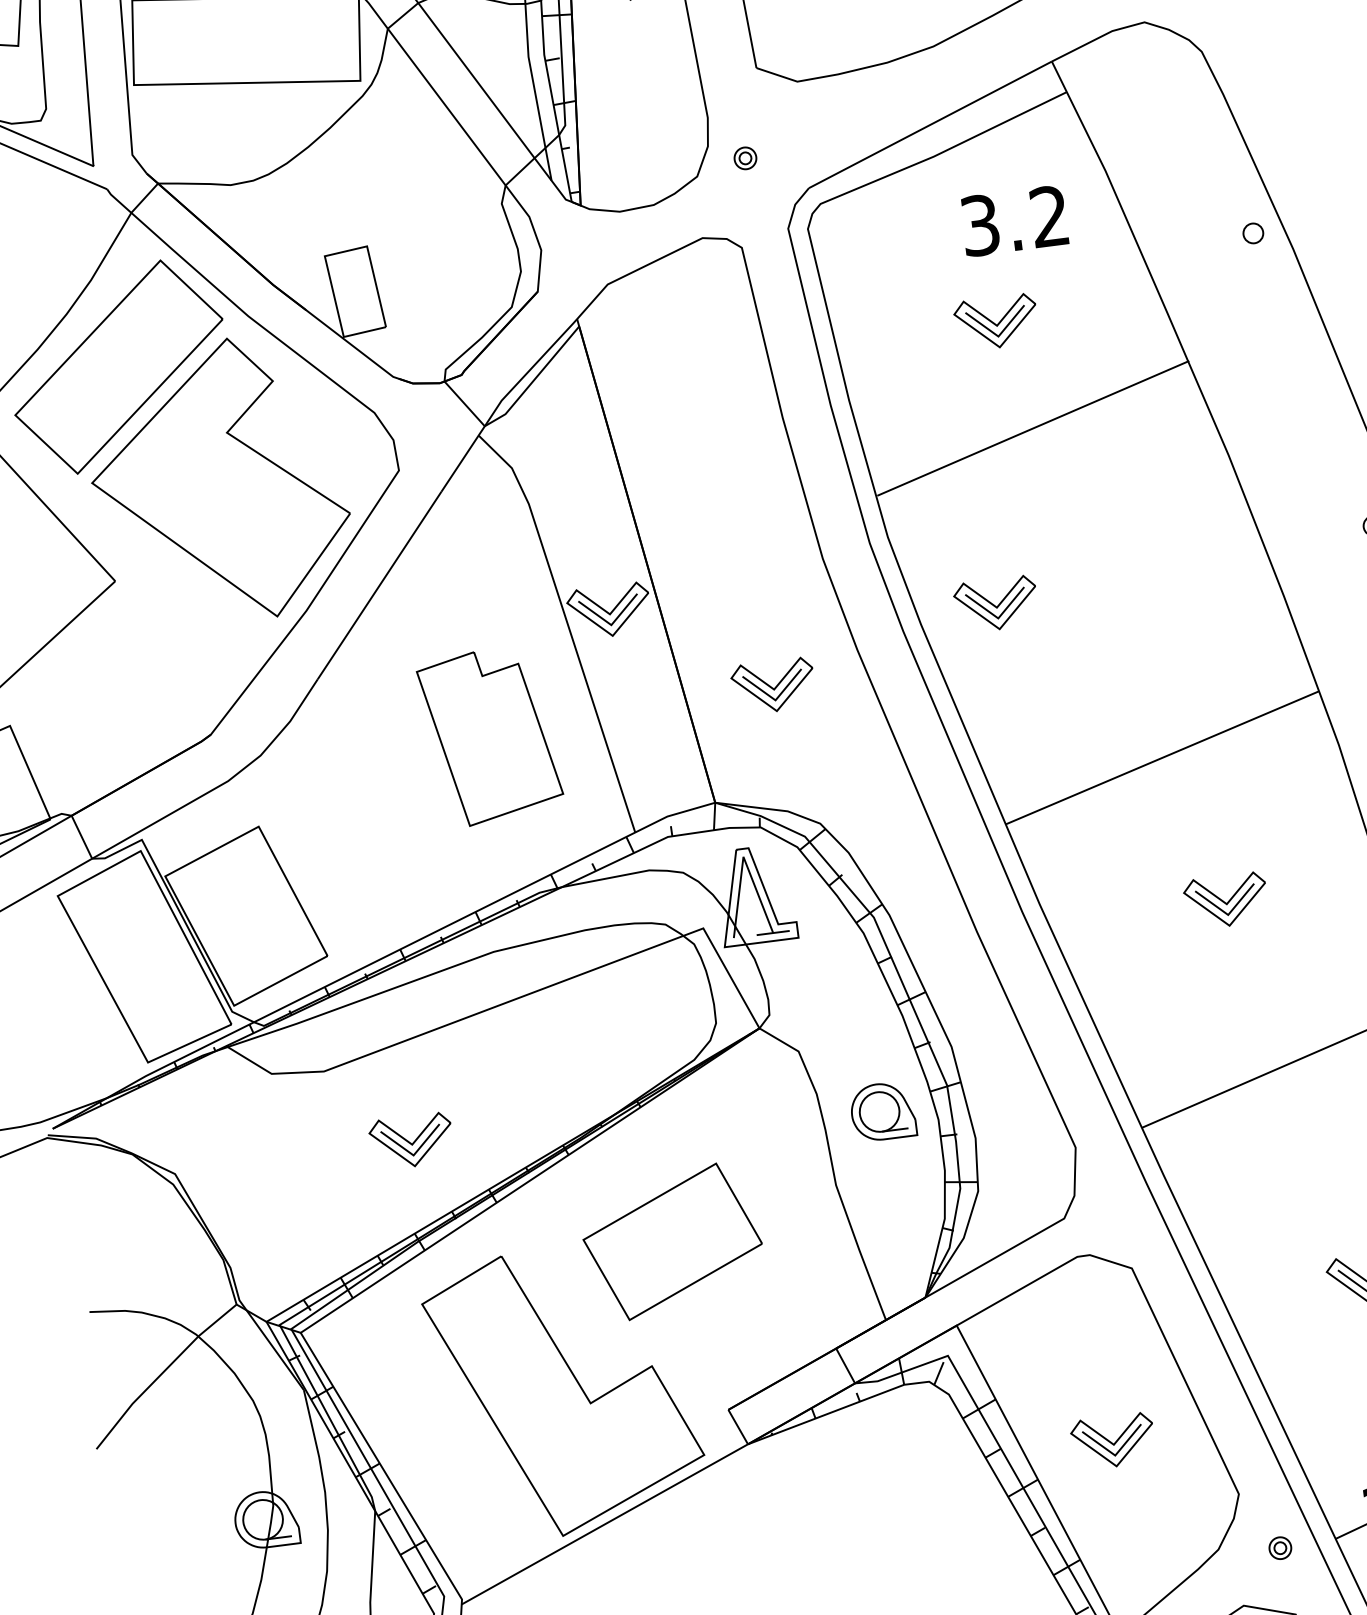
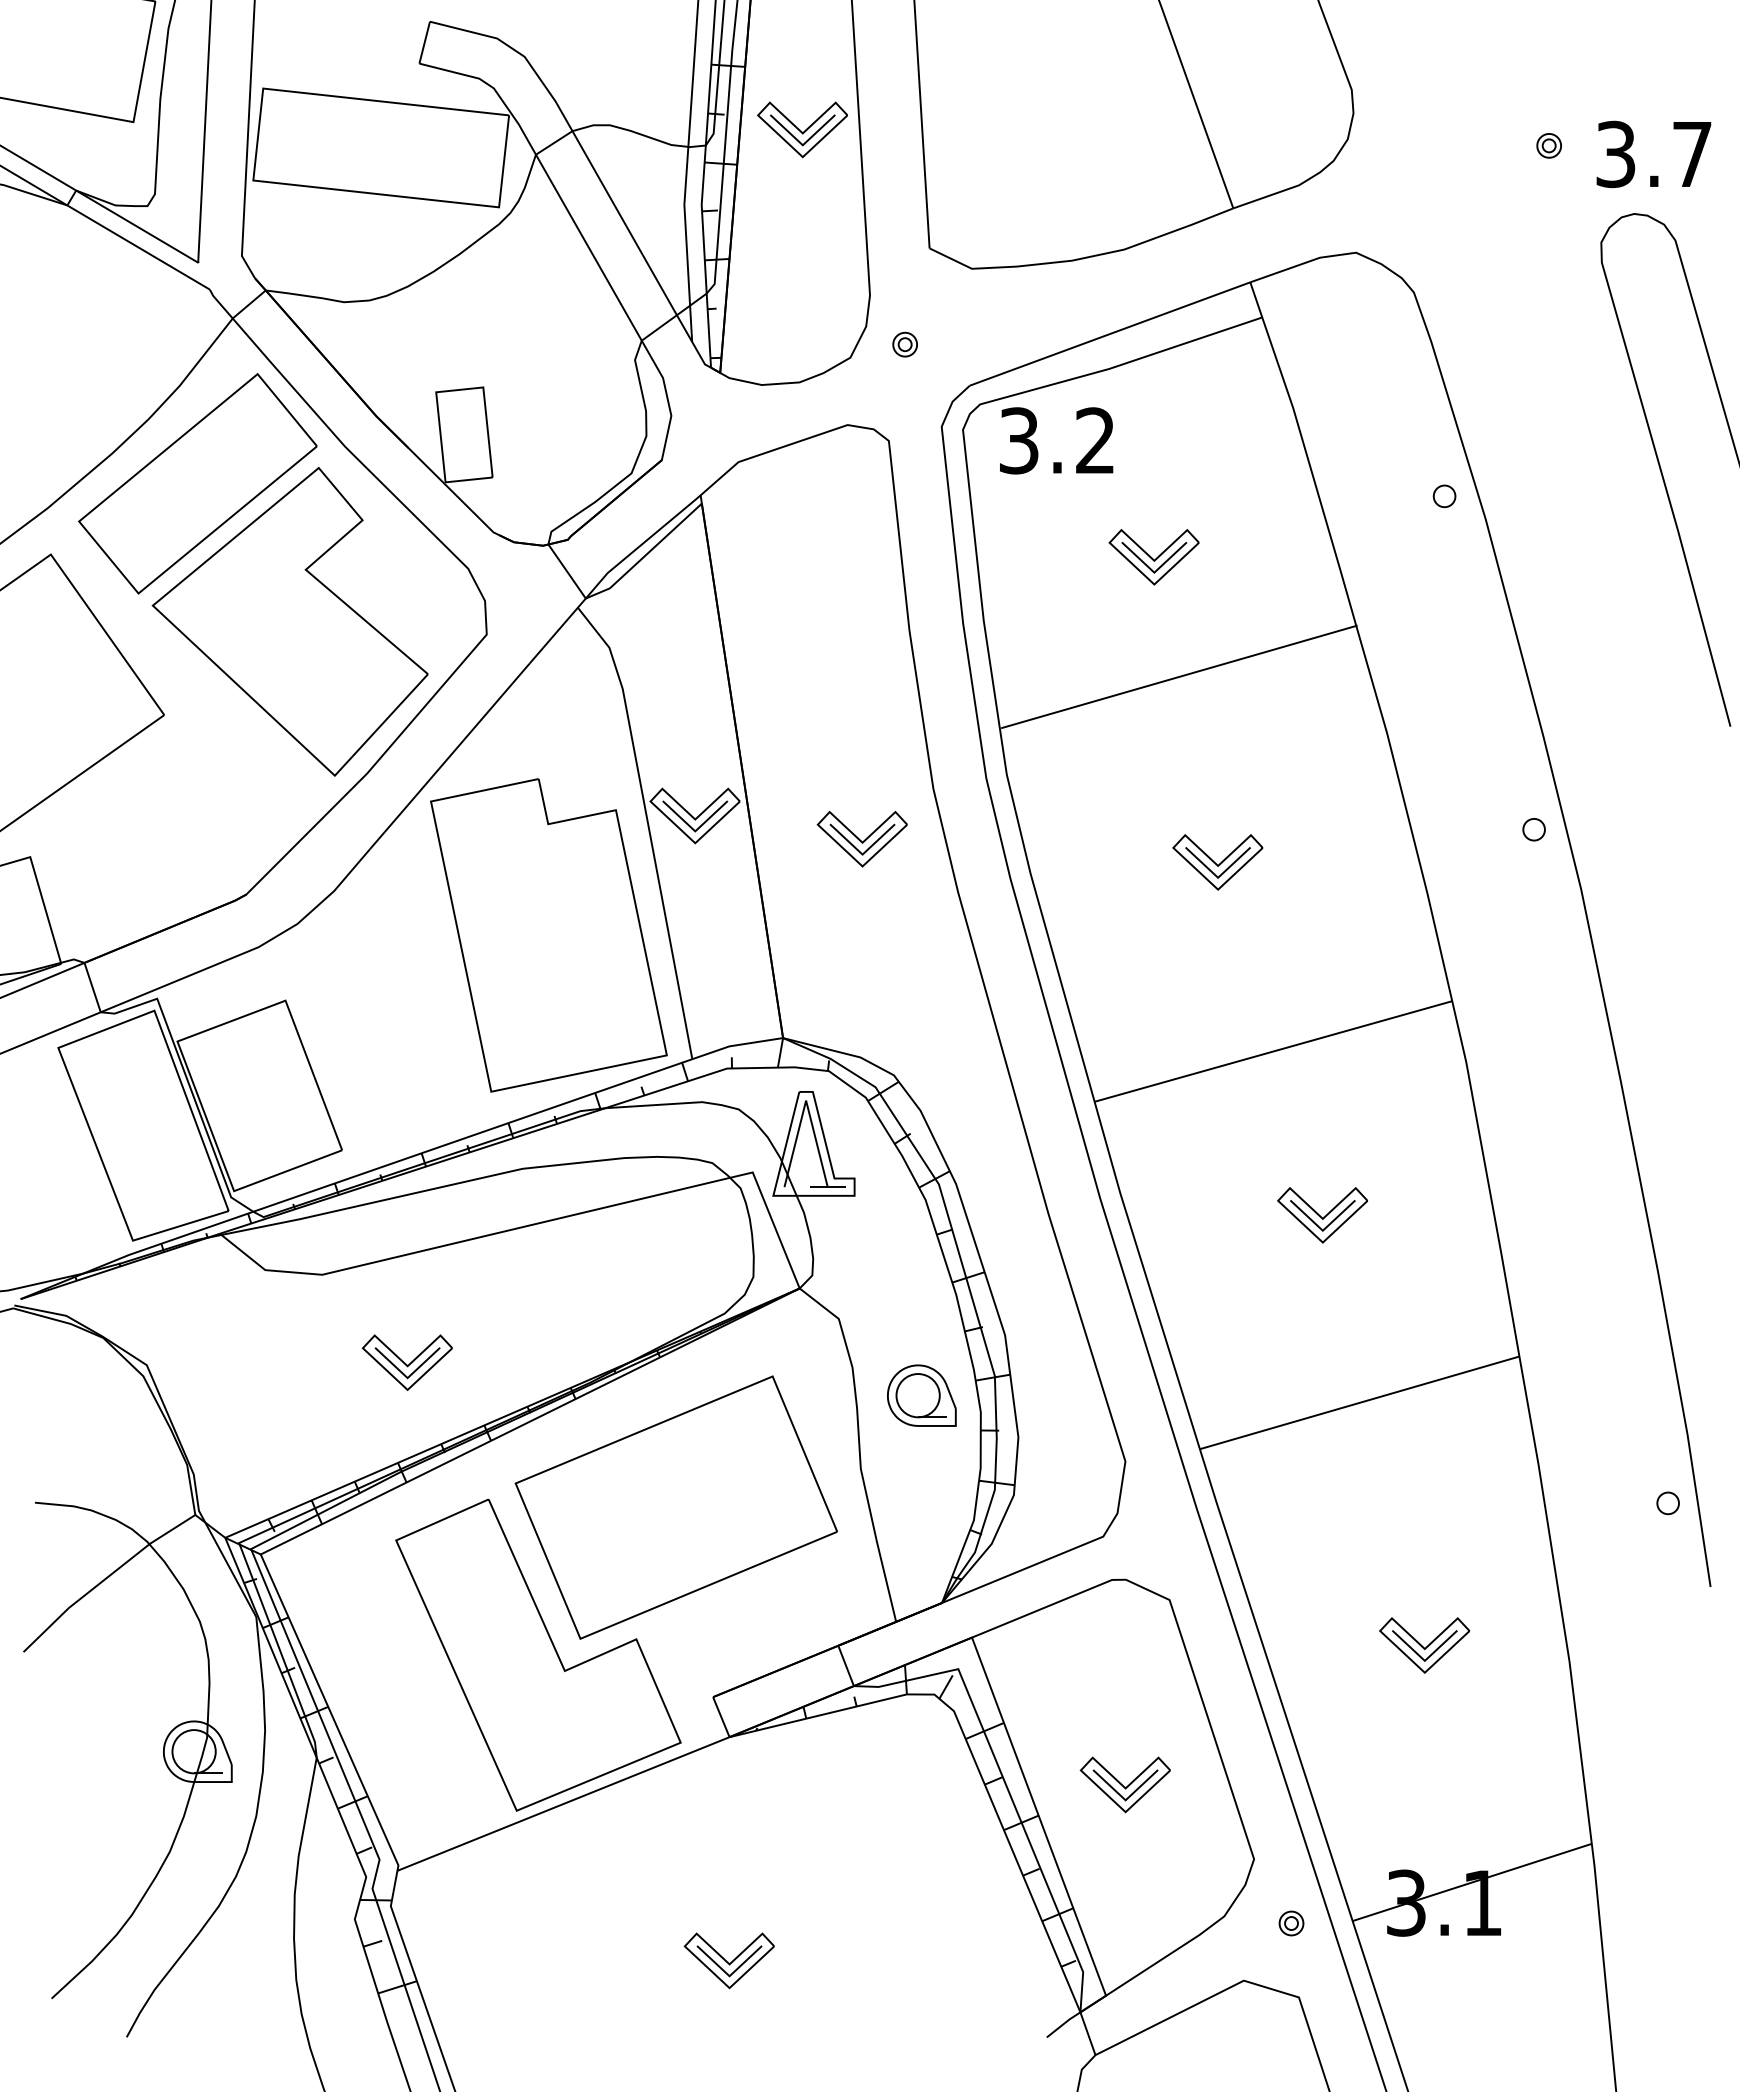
text: (1014, 220) -> (1056, 440), moved
part: (995, 604) -> (1217, 862), moved
part: (772, 686) -> (861, 839), moved
part: (490, 736) -> (548, 935), size x1.67
part: (672, 1241) -> (675, 1507), size x1.67

